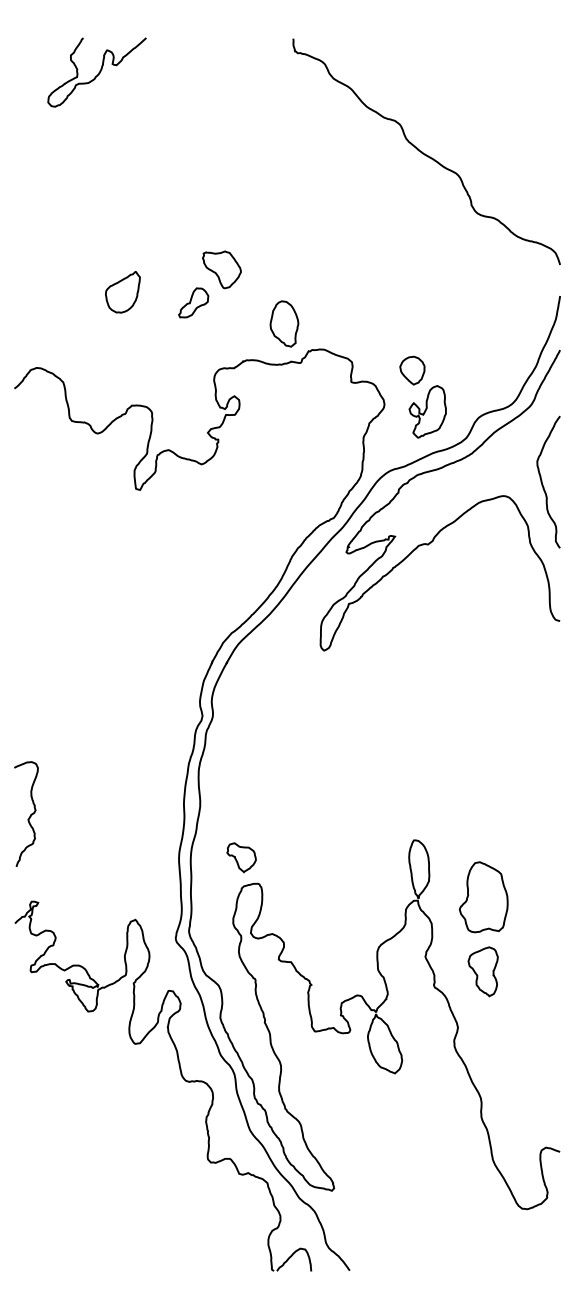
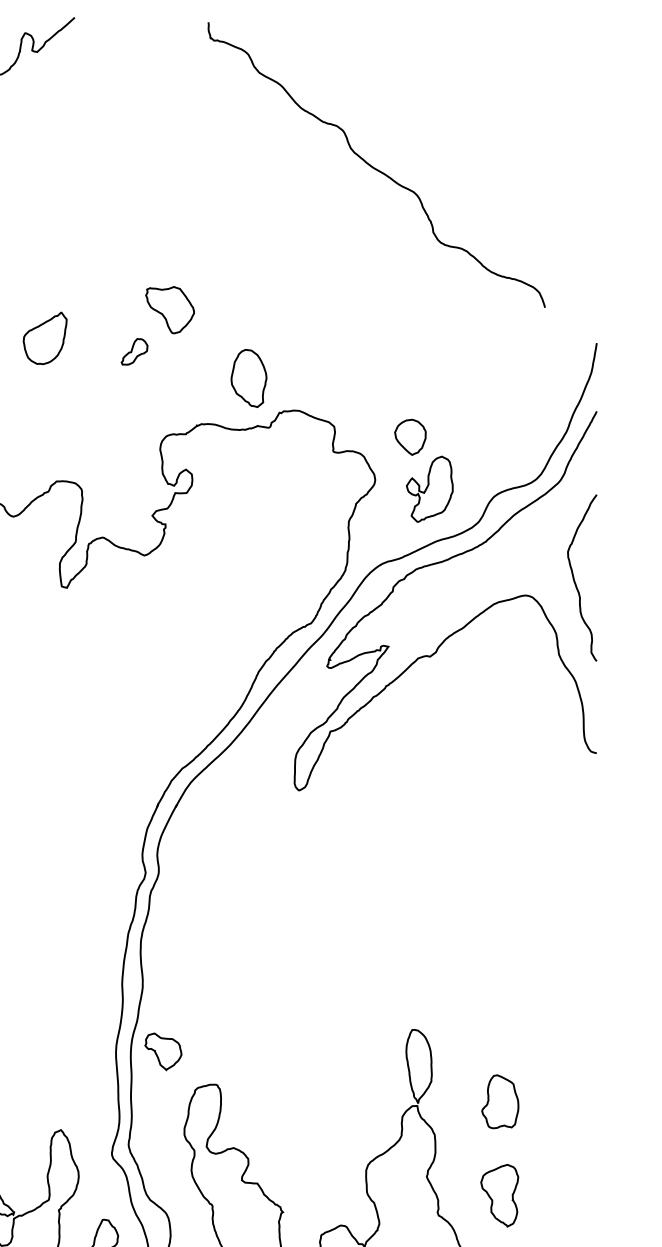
curve: (425, 153) -> (375, 167), moved
part: (193, 302) -> (134, 351), size x0.7
part: (241, 857) -> (163, 1051), moved
part: (483, 897) -> (500, 1101), size x0.6

